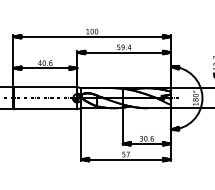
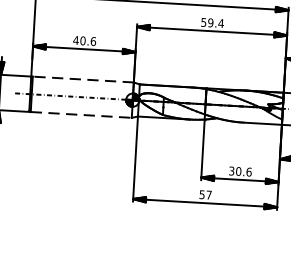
line: (45, 87) -> (82, 80), solid -> dashed
line: (45, 109) -> (80, 115), solid -> dashed

